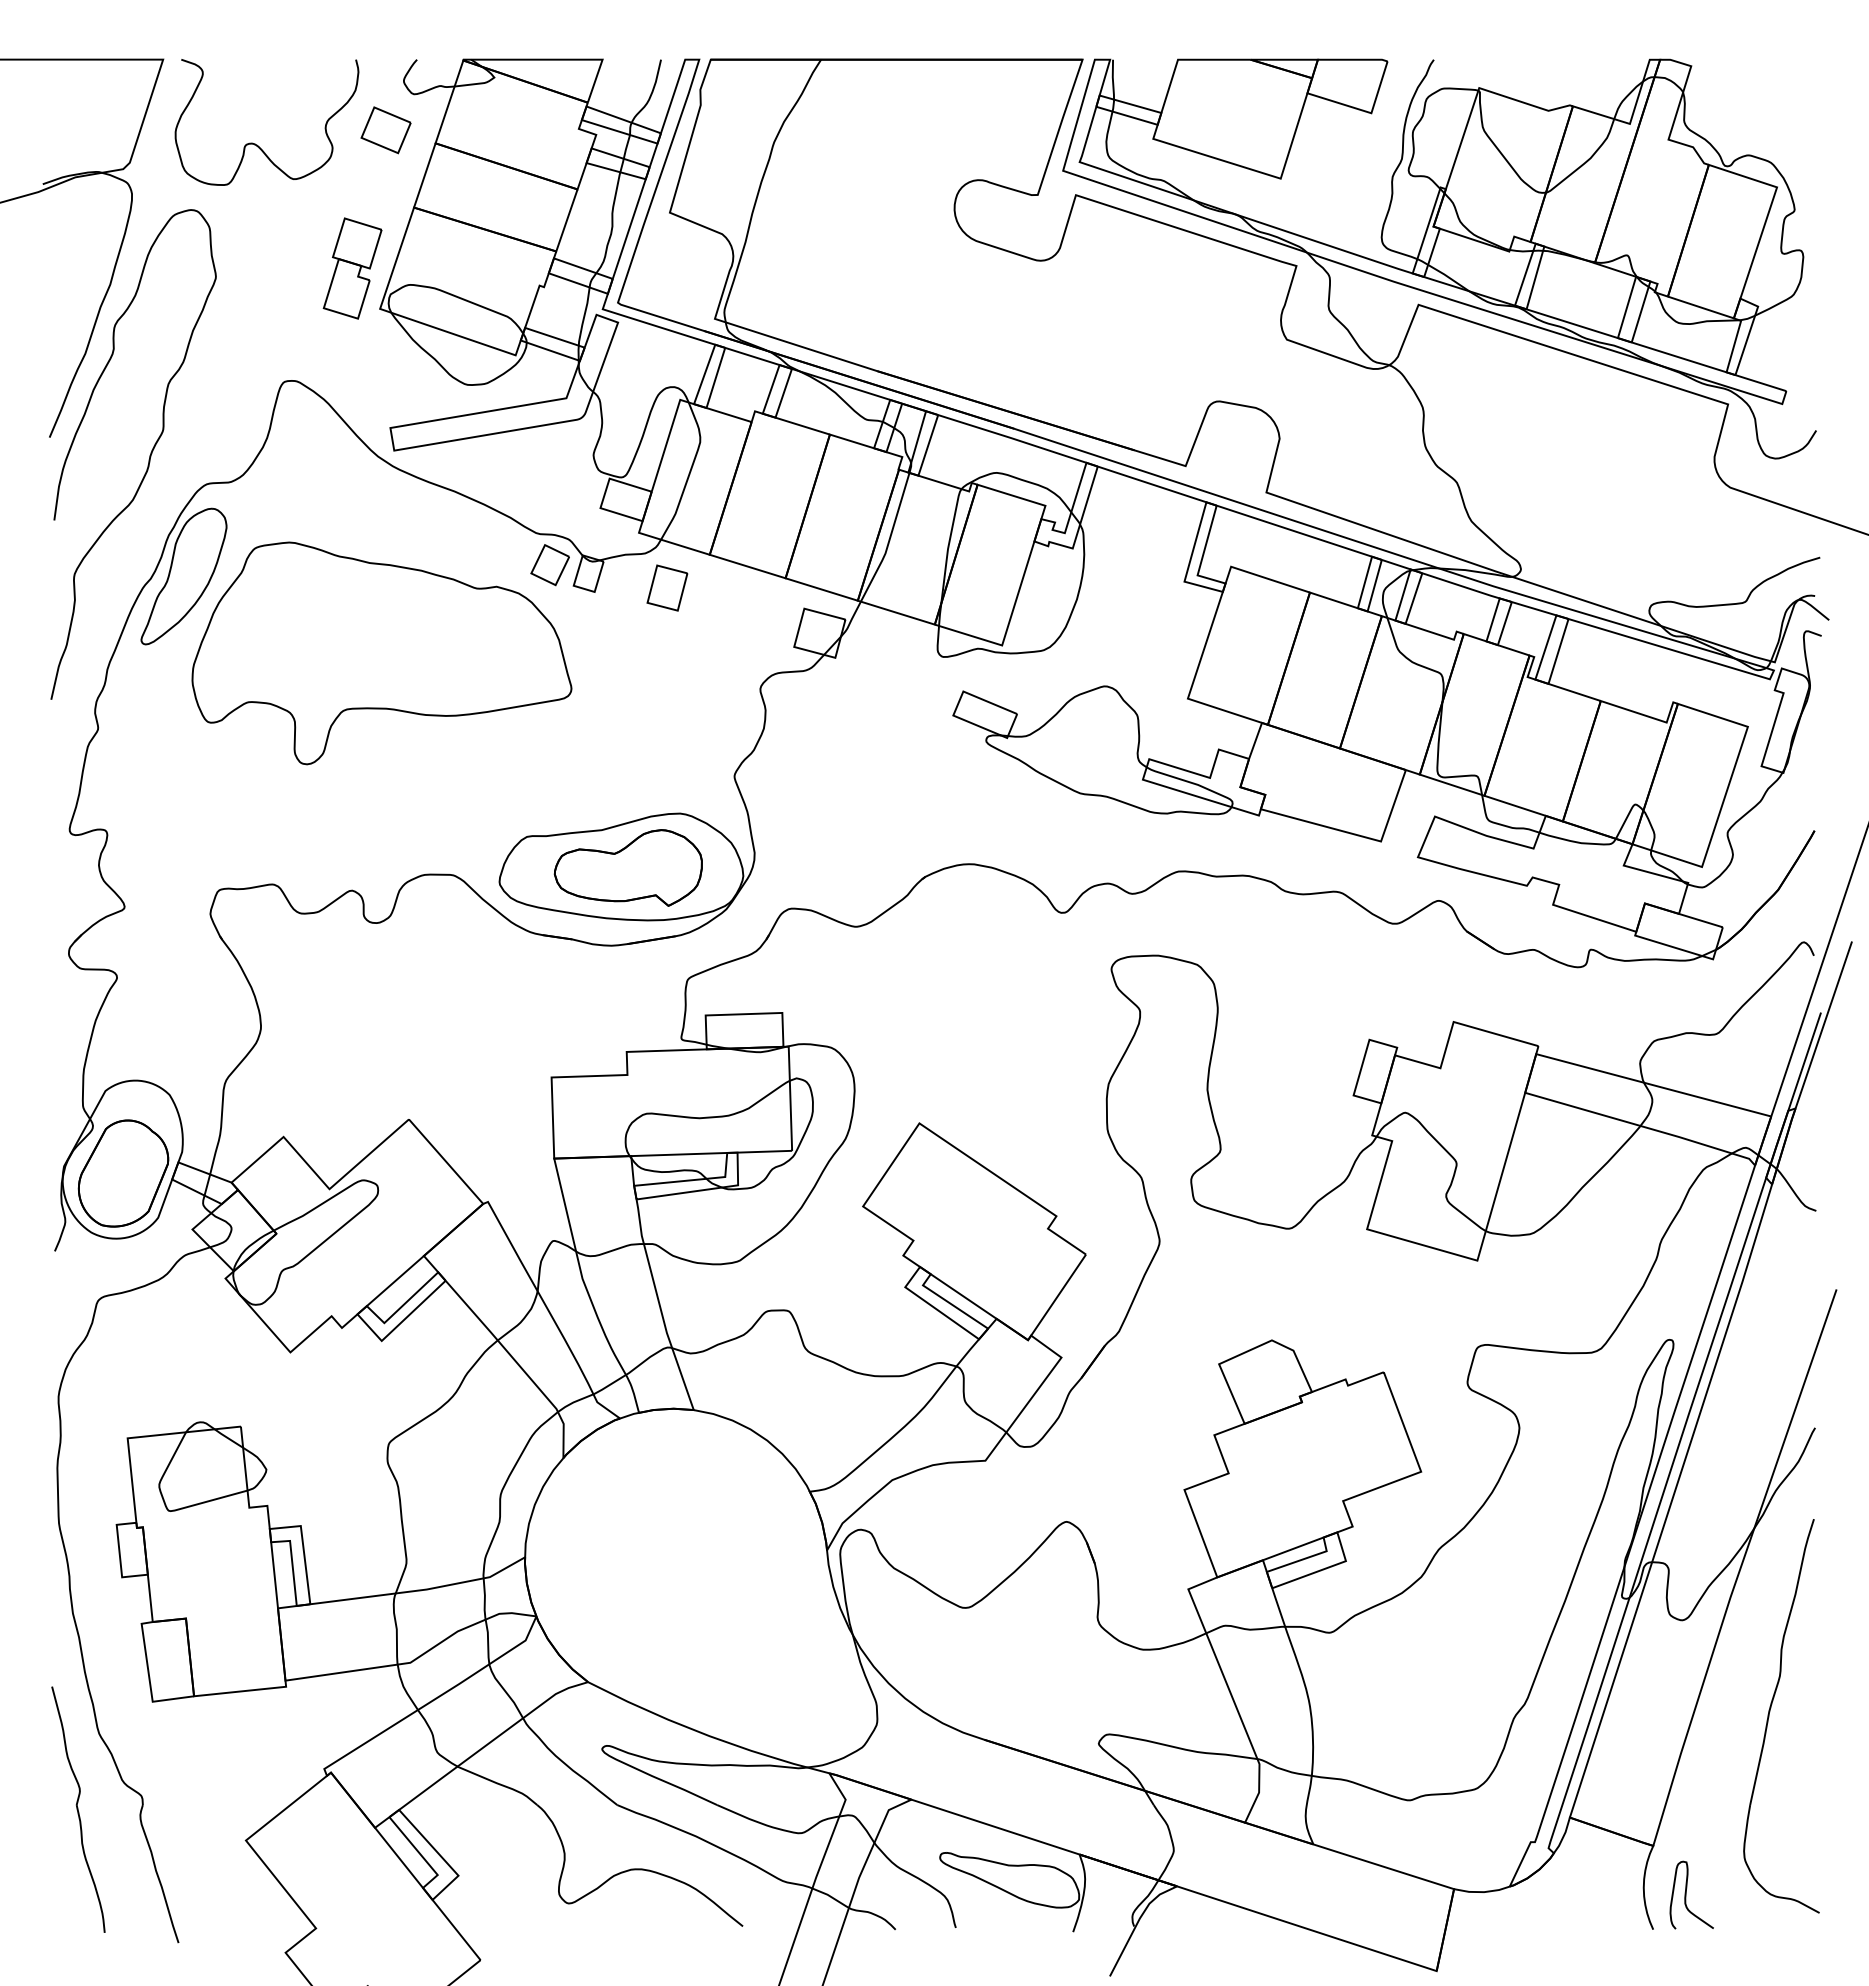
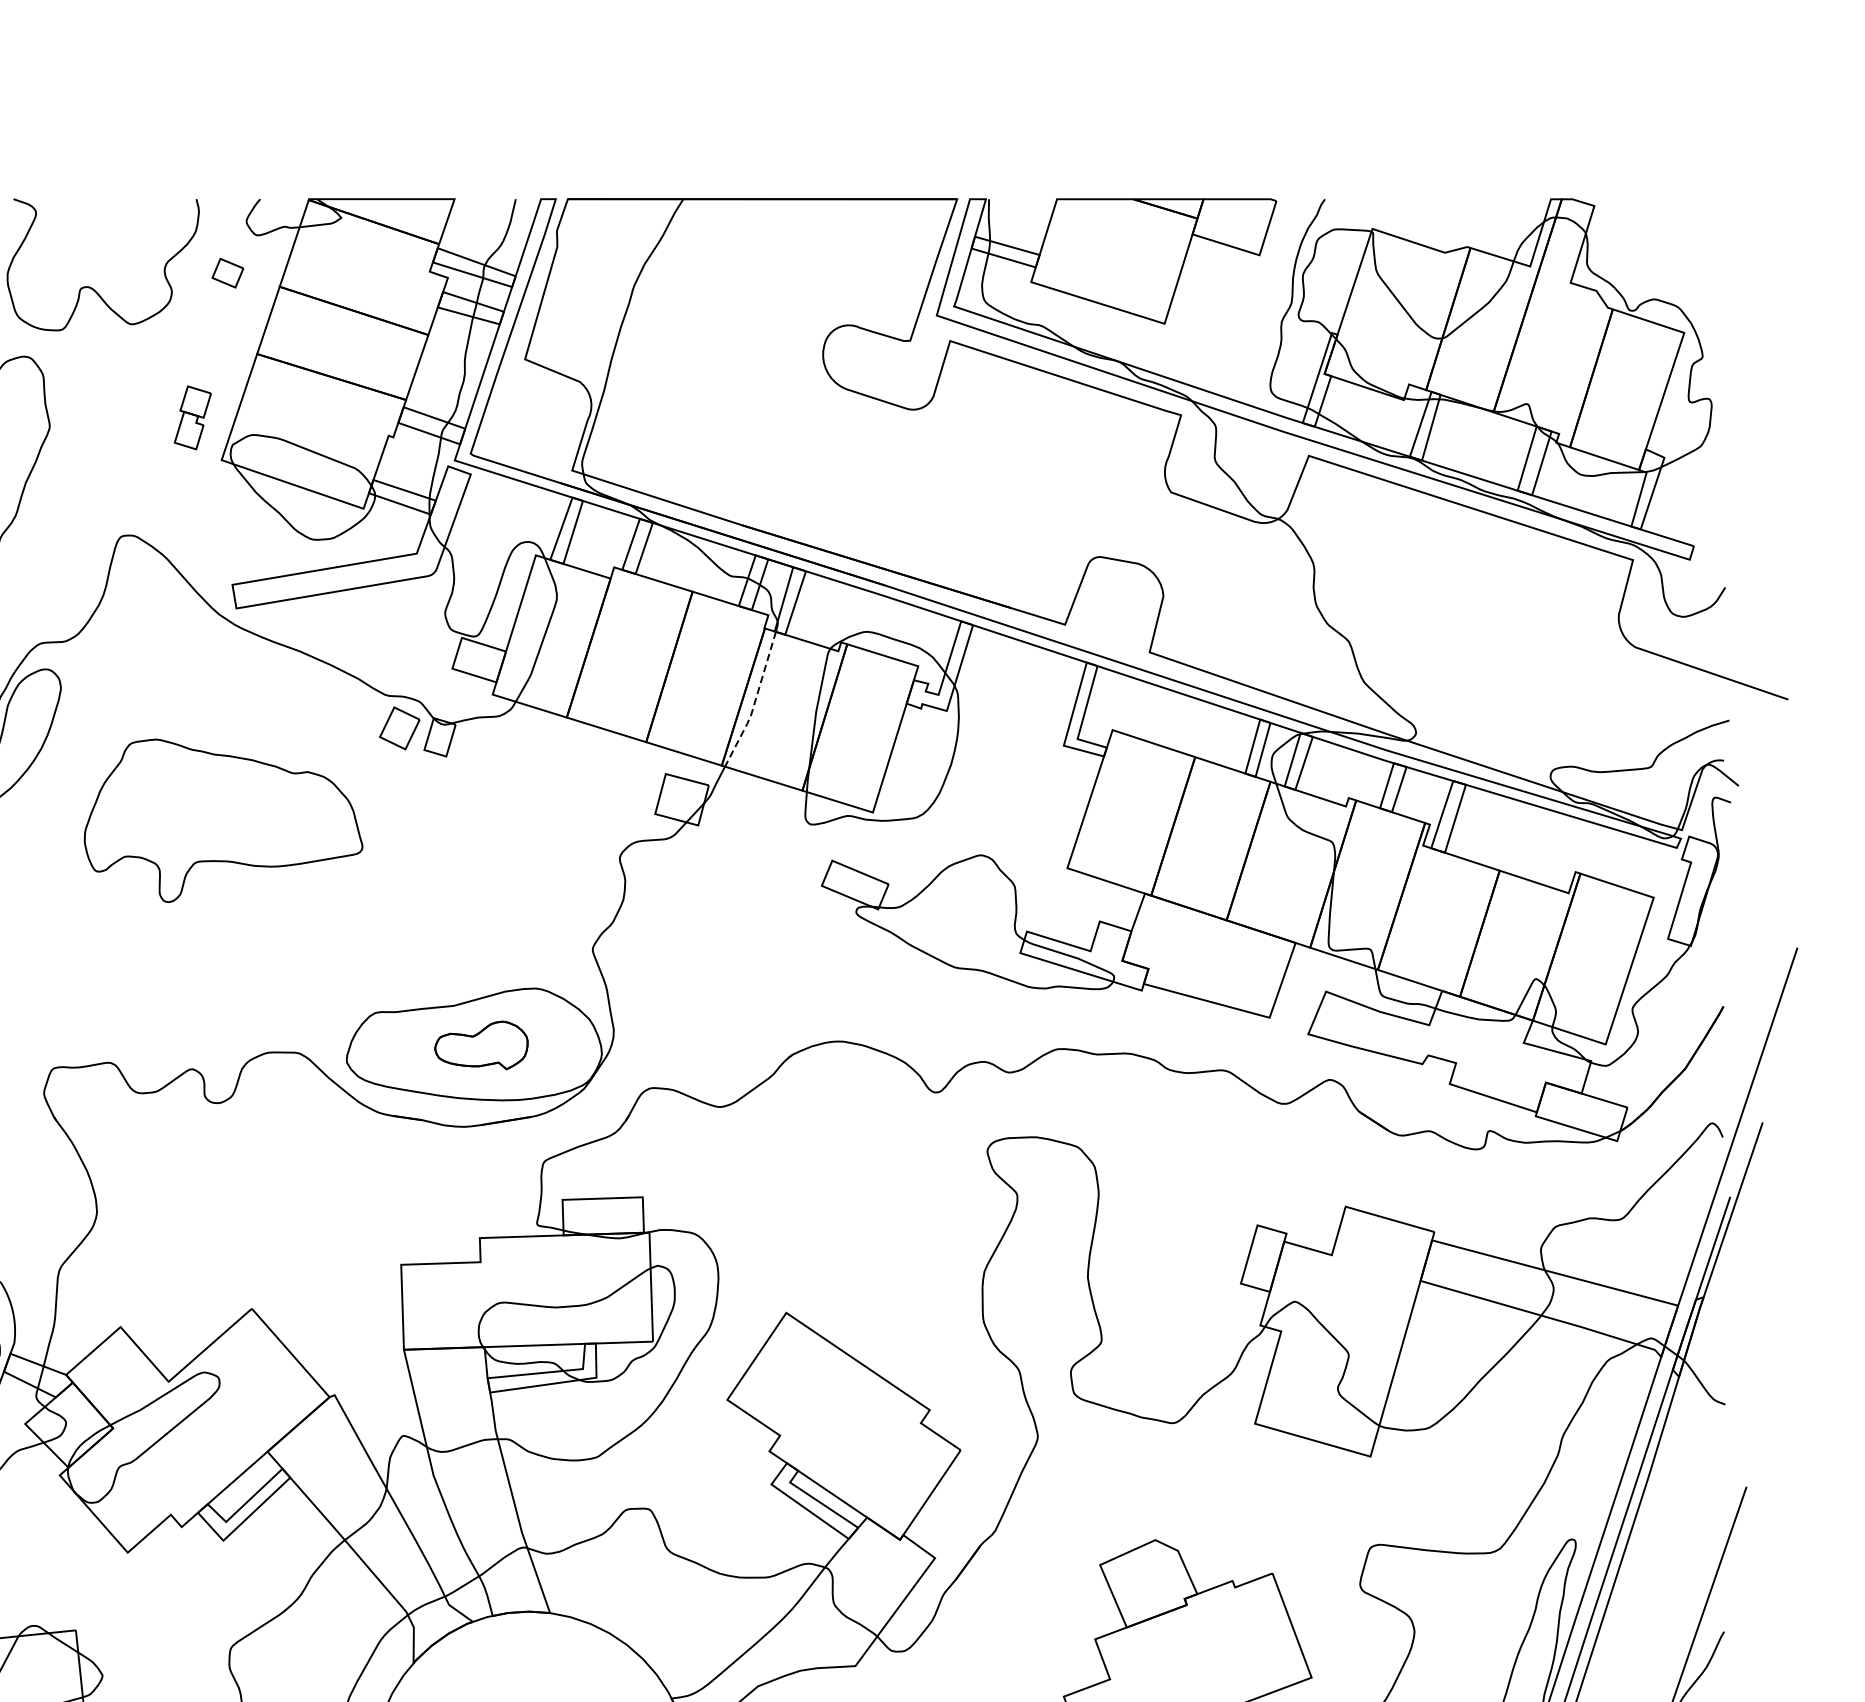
part: (385, 130) -> (227, 273), size x0.6
part: (352, 268) -> (192, 417), size x0.6
line: (889, 540) -> (754, 702), solid -> dashed
part: (667, 587) -> (522, 751), removed
part: (381, 653) -> (223, 820), size x0.7
part: (627, 867) -> (480, 1044), size x0.6

